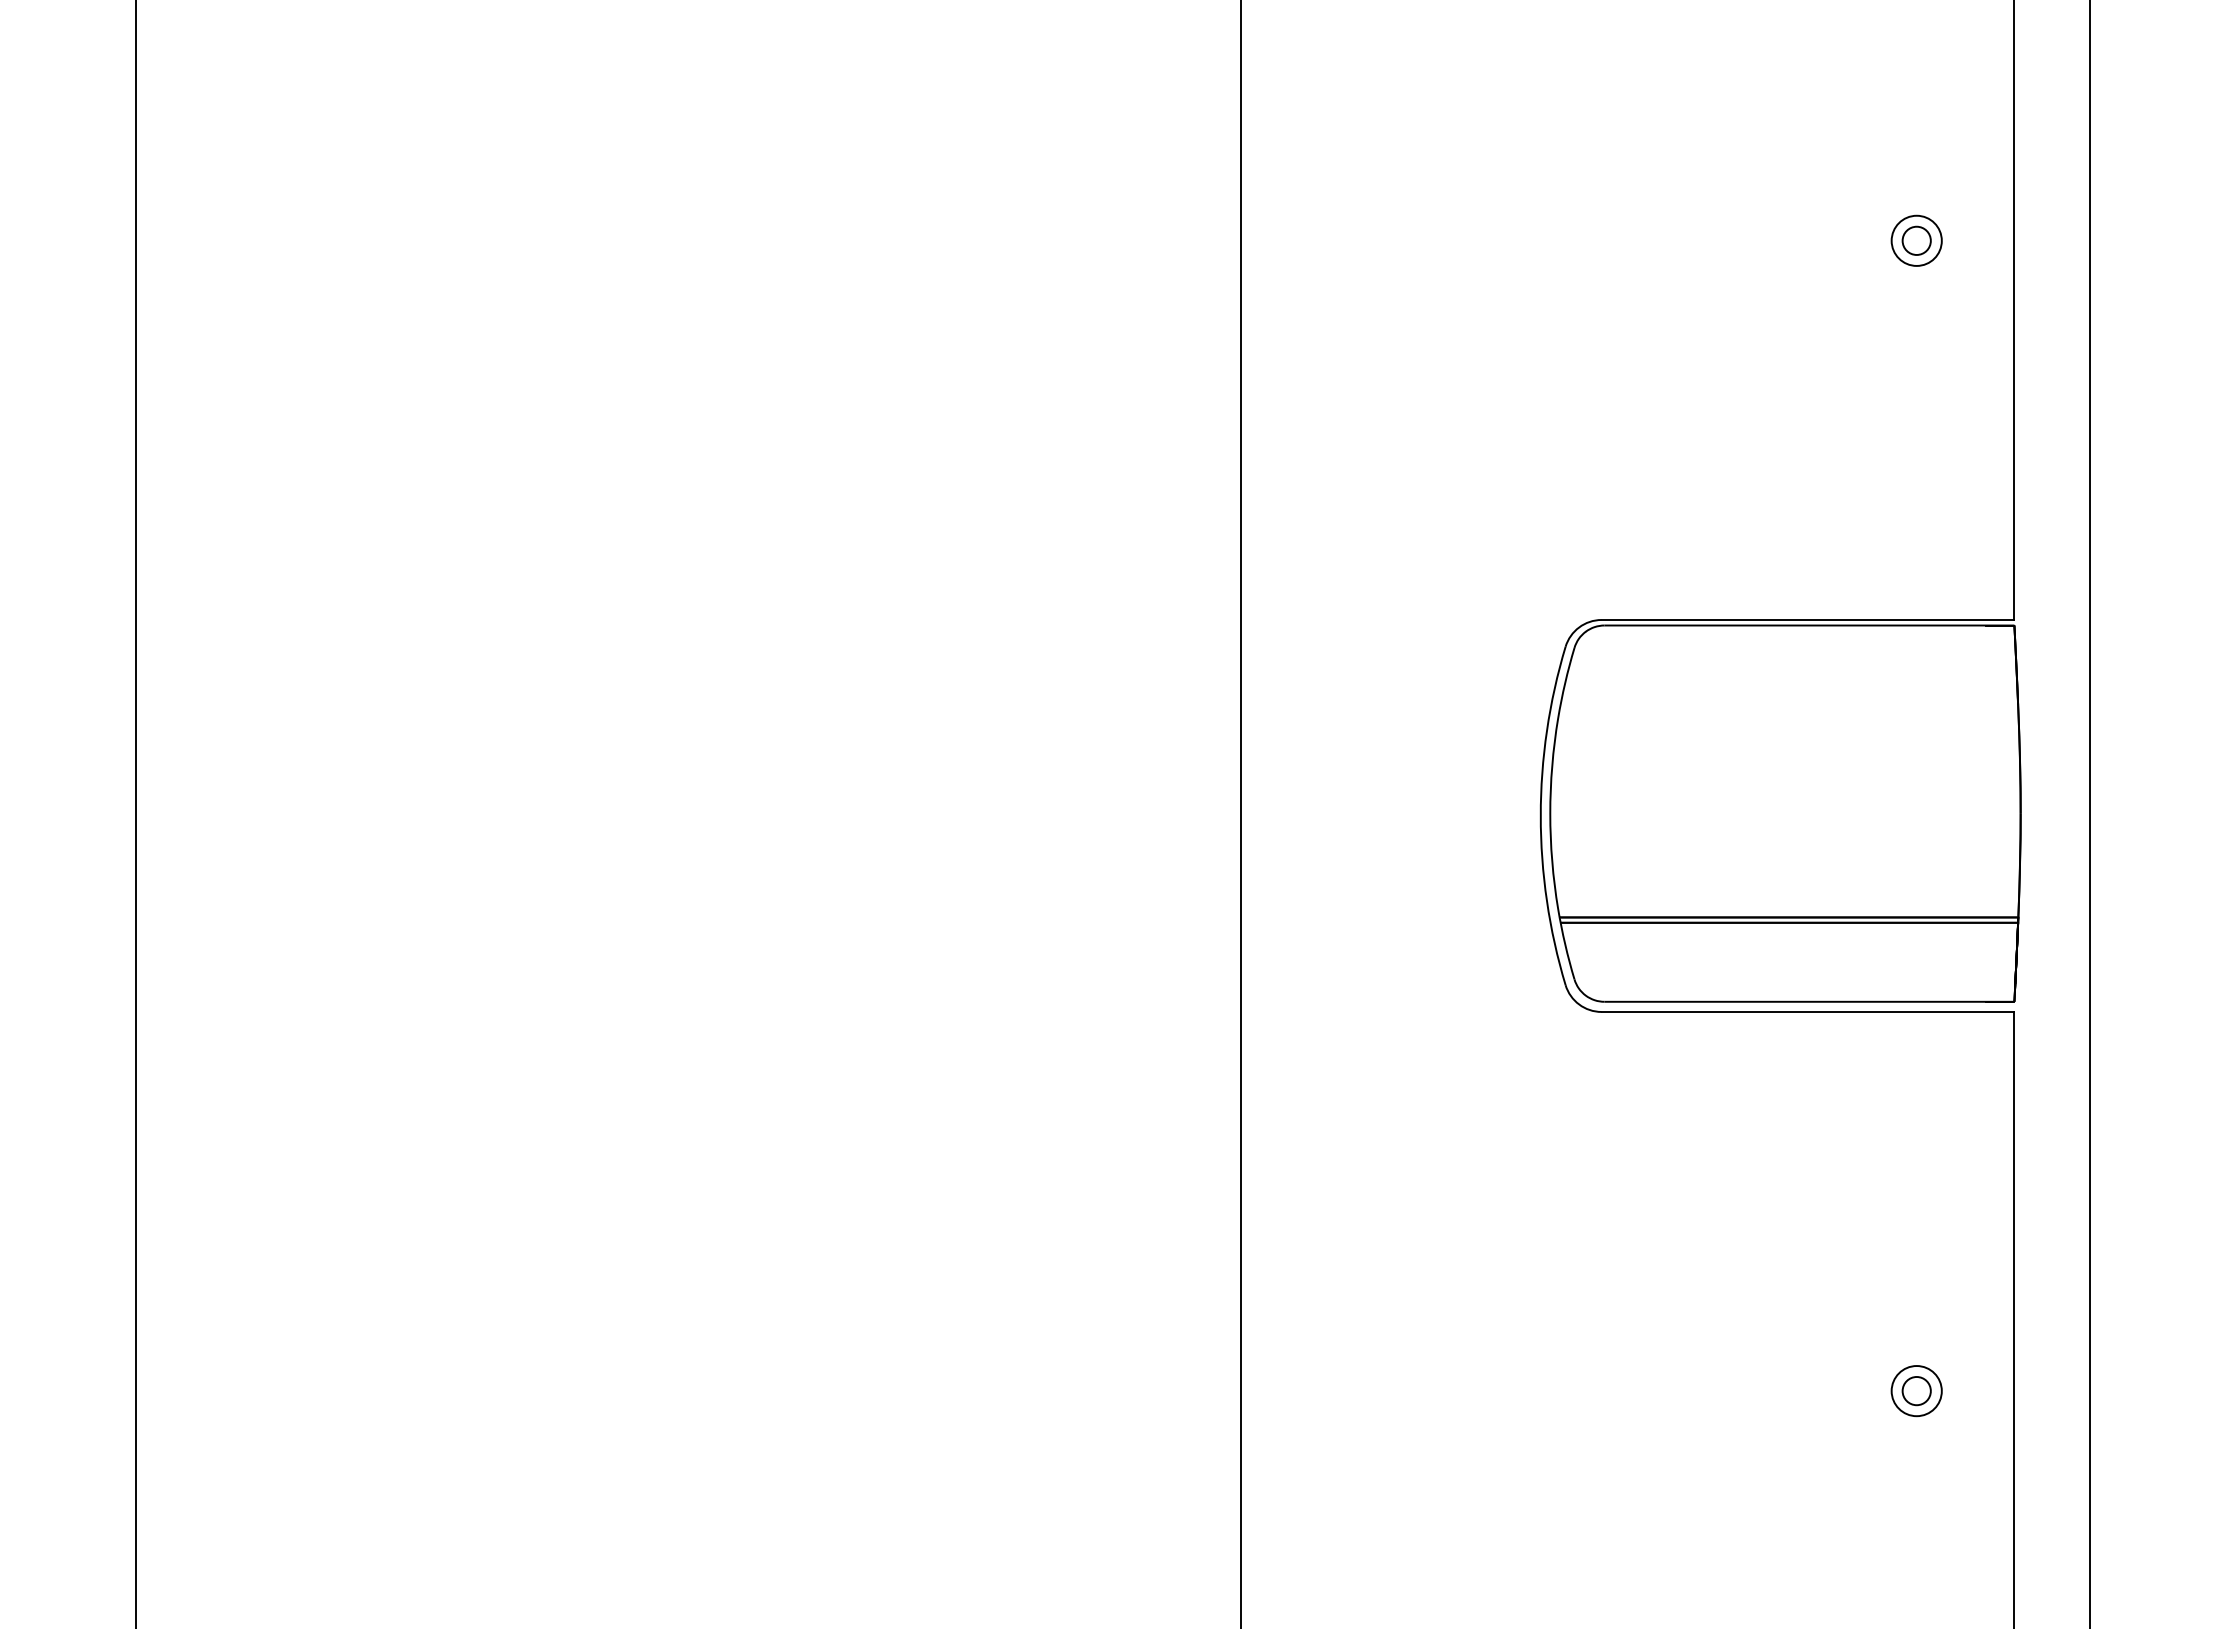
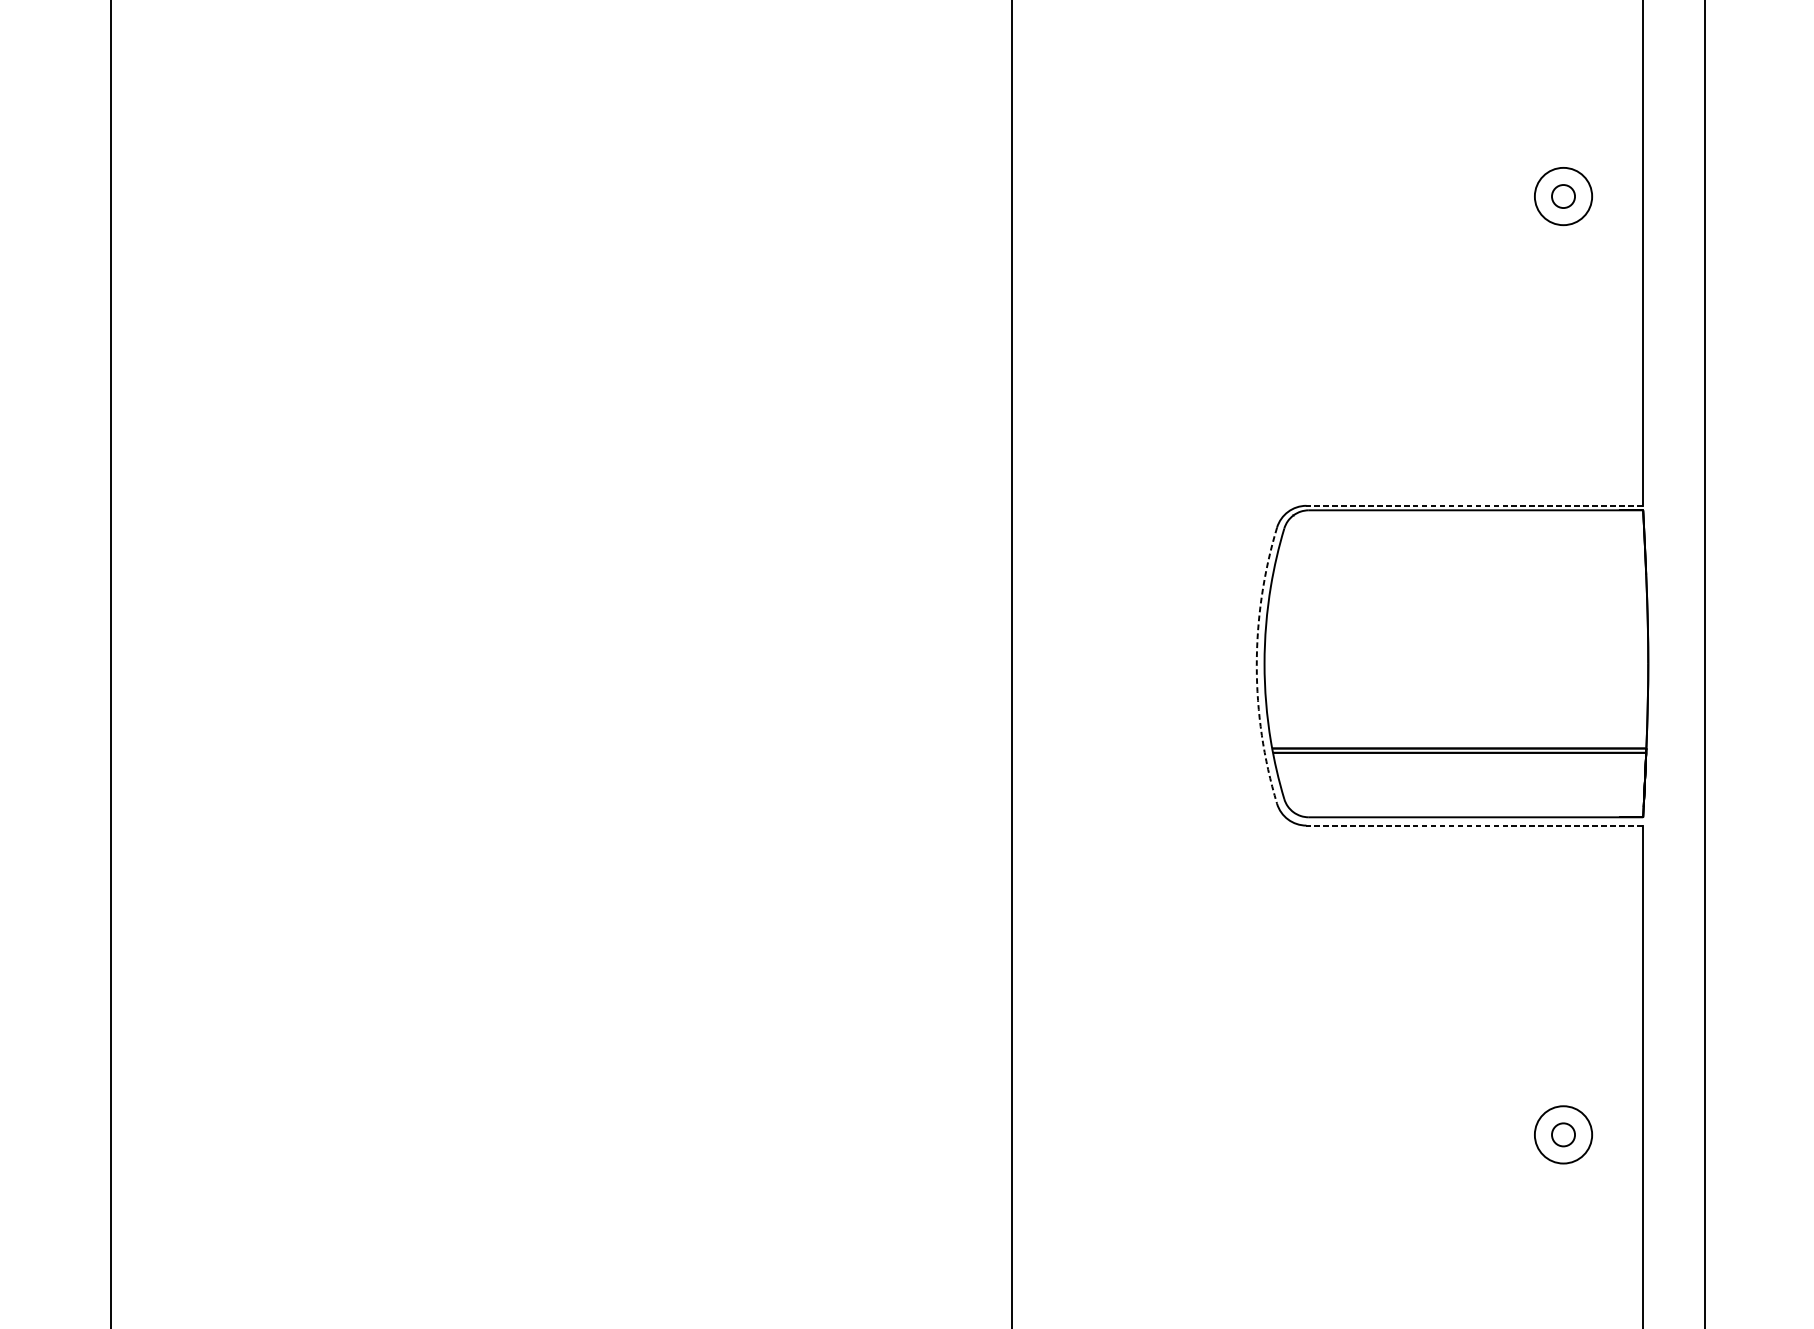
circle: (1916, 240) -> (1563, 196), size x1.4
line: (1807, 619) -> (1474, 505), solid -> dashed
arc: (1540, 815) -> (1256, 665), solid -> dashed
line: (1807, 1011) -> (1474, 825), solid -> dashed
circle: (1916, 1391) -> (1563, 1135), size x1.4

